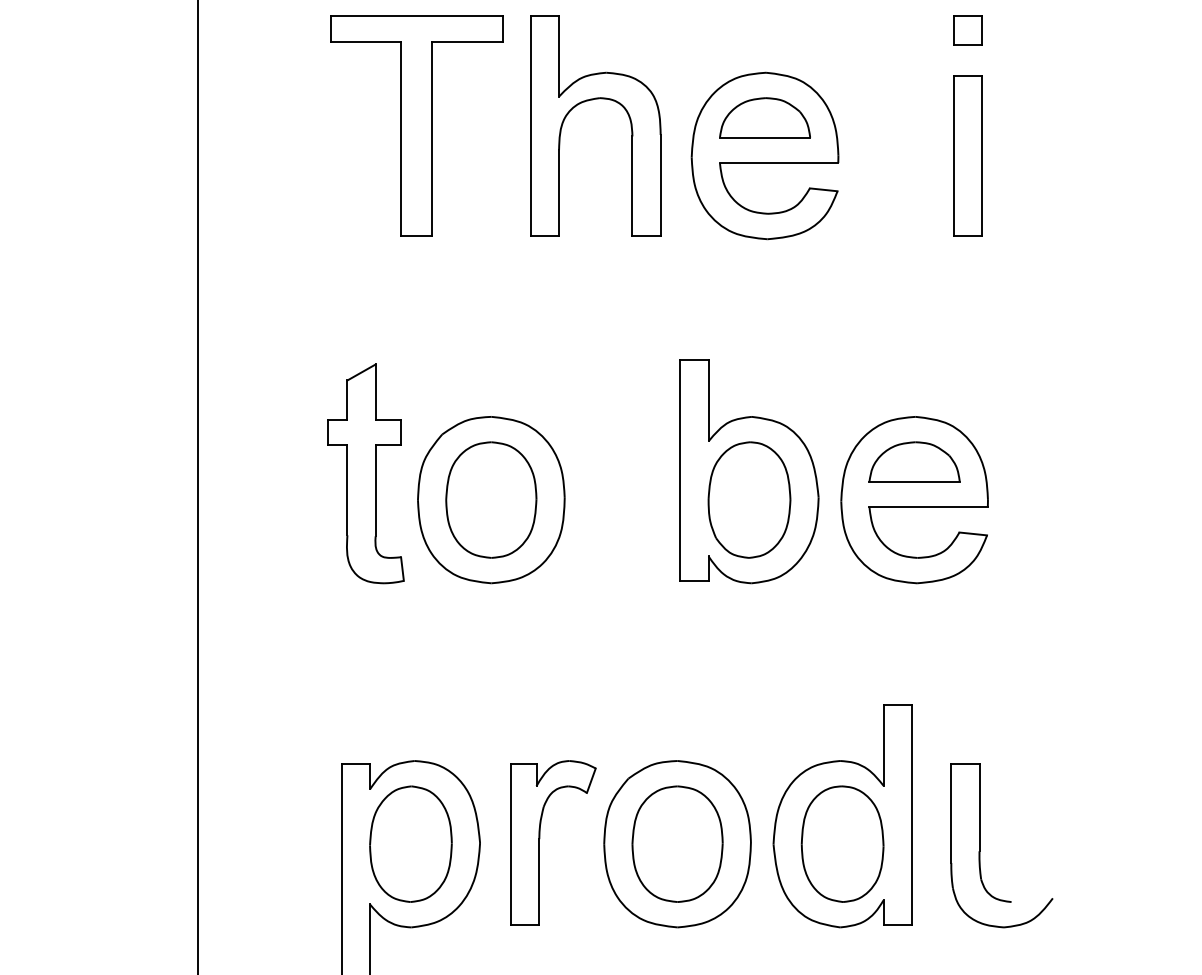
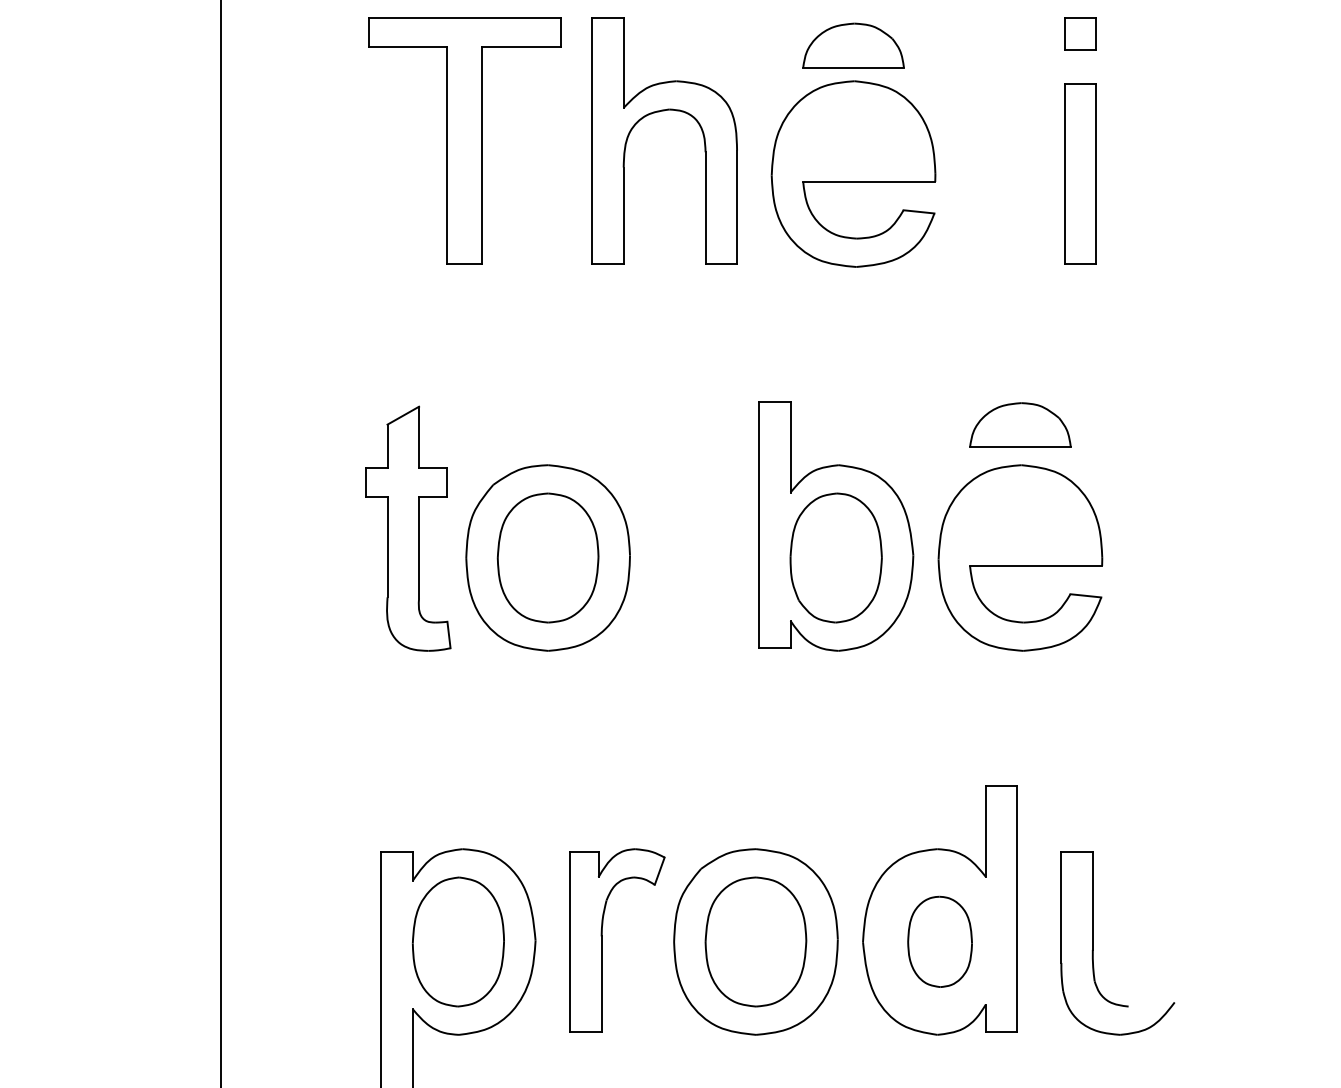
part: (764, 117) -> (852, 45), moved
part: (914, 461) -> (1020, 424), moved
part: (842, 843) -> (939, 941), size x0.7

